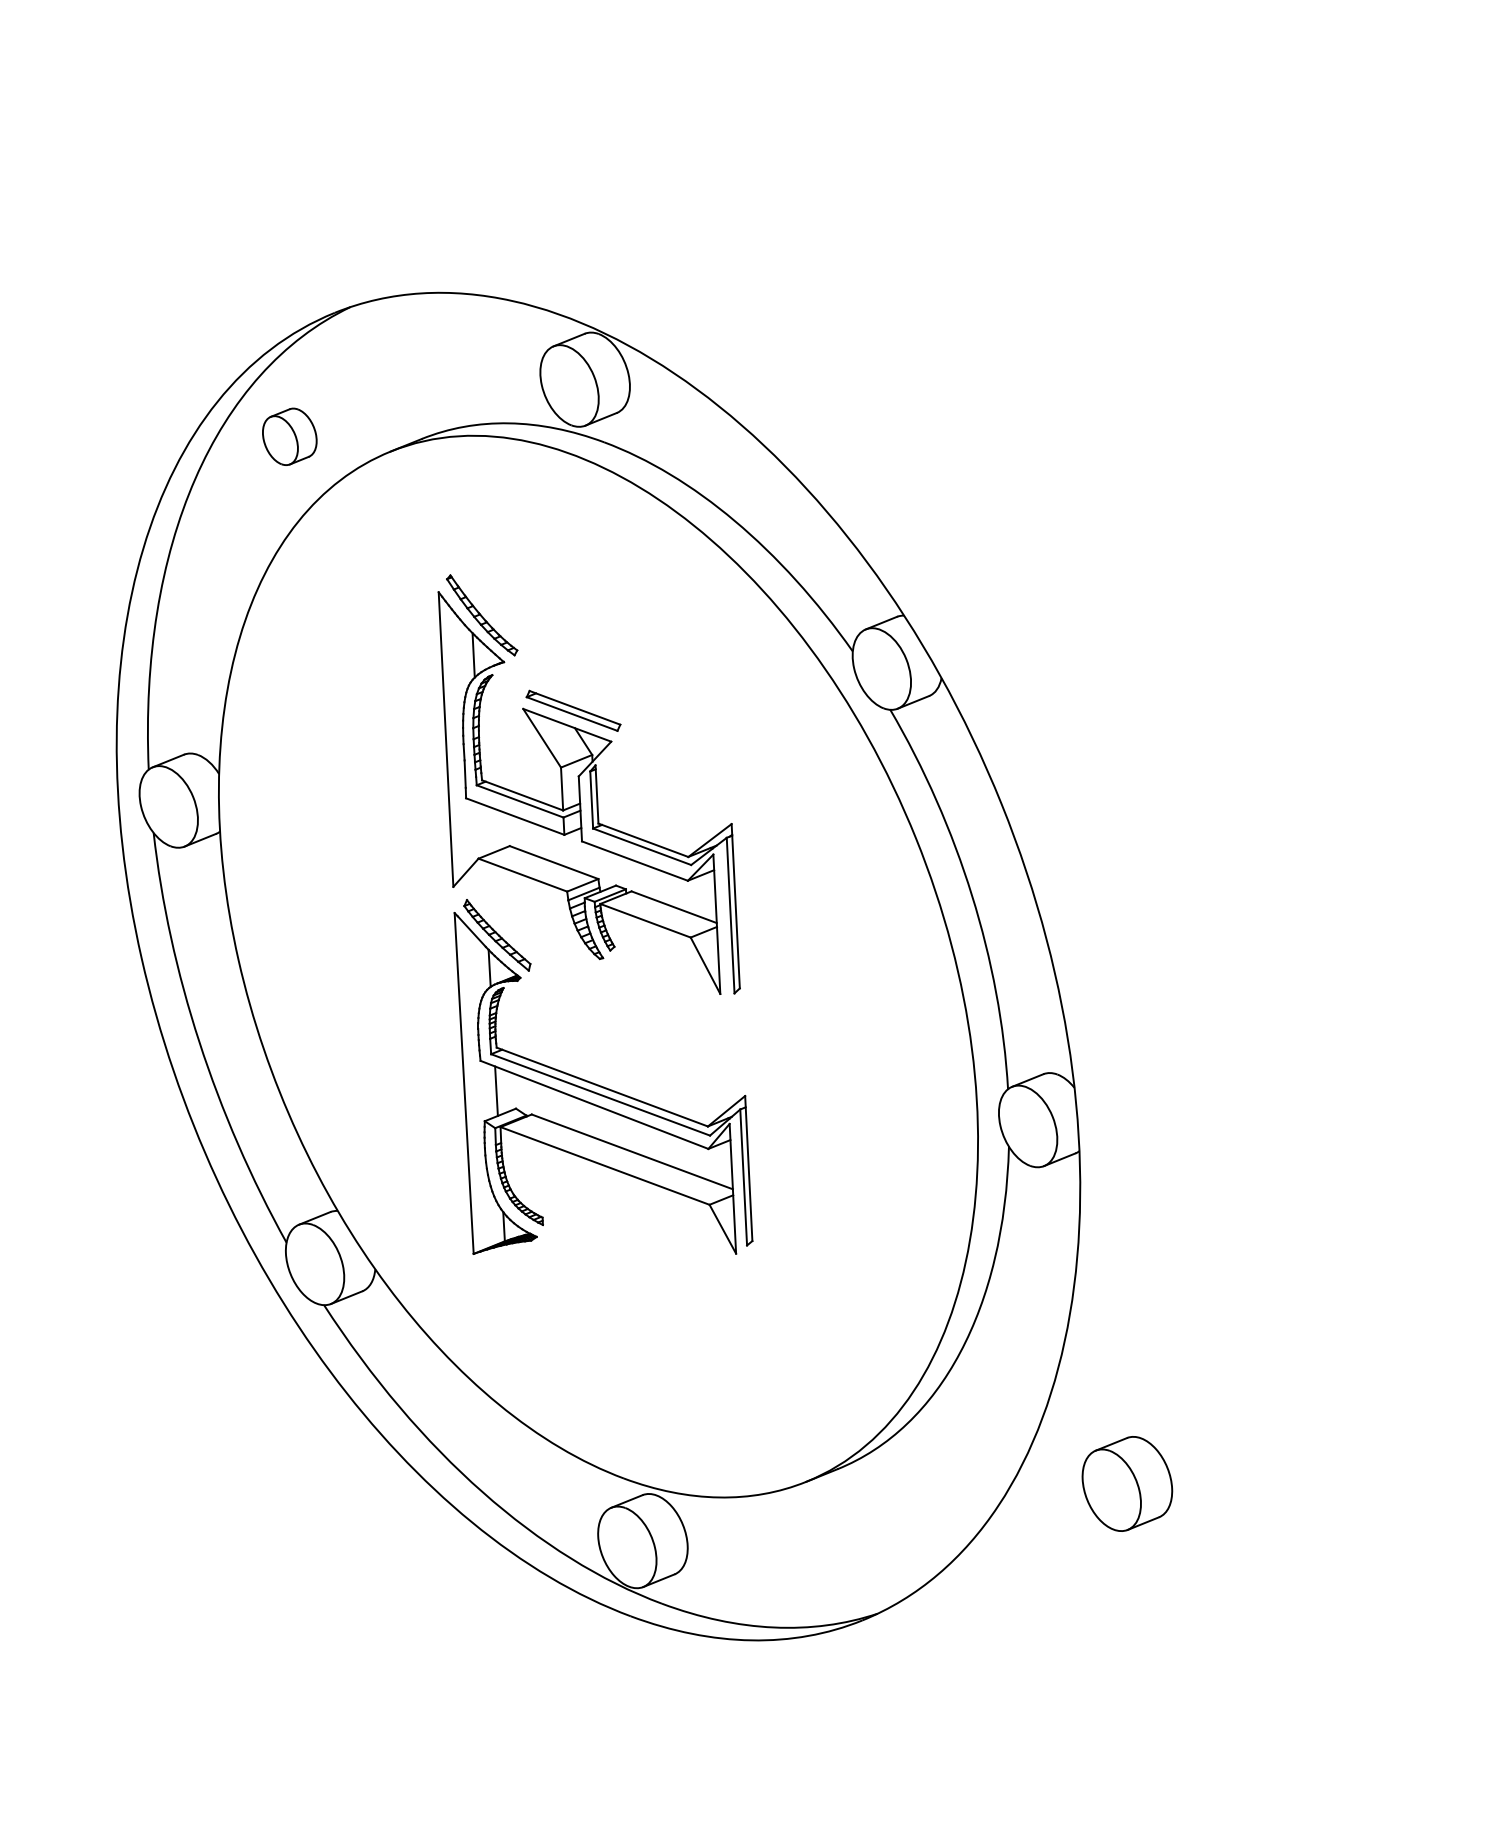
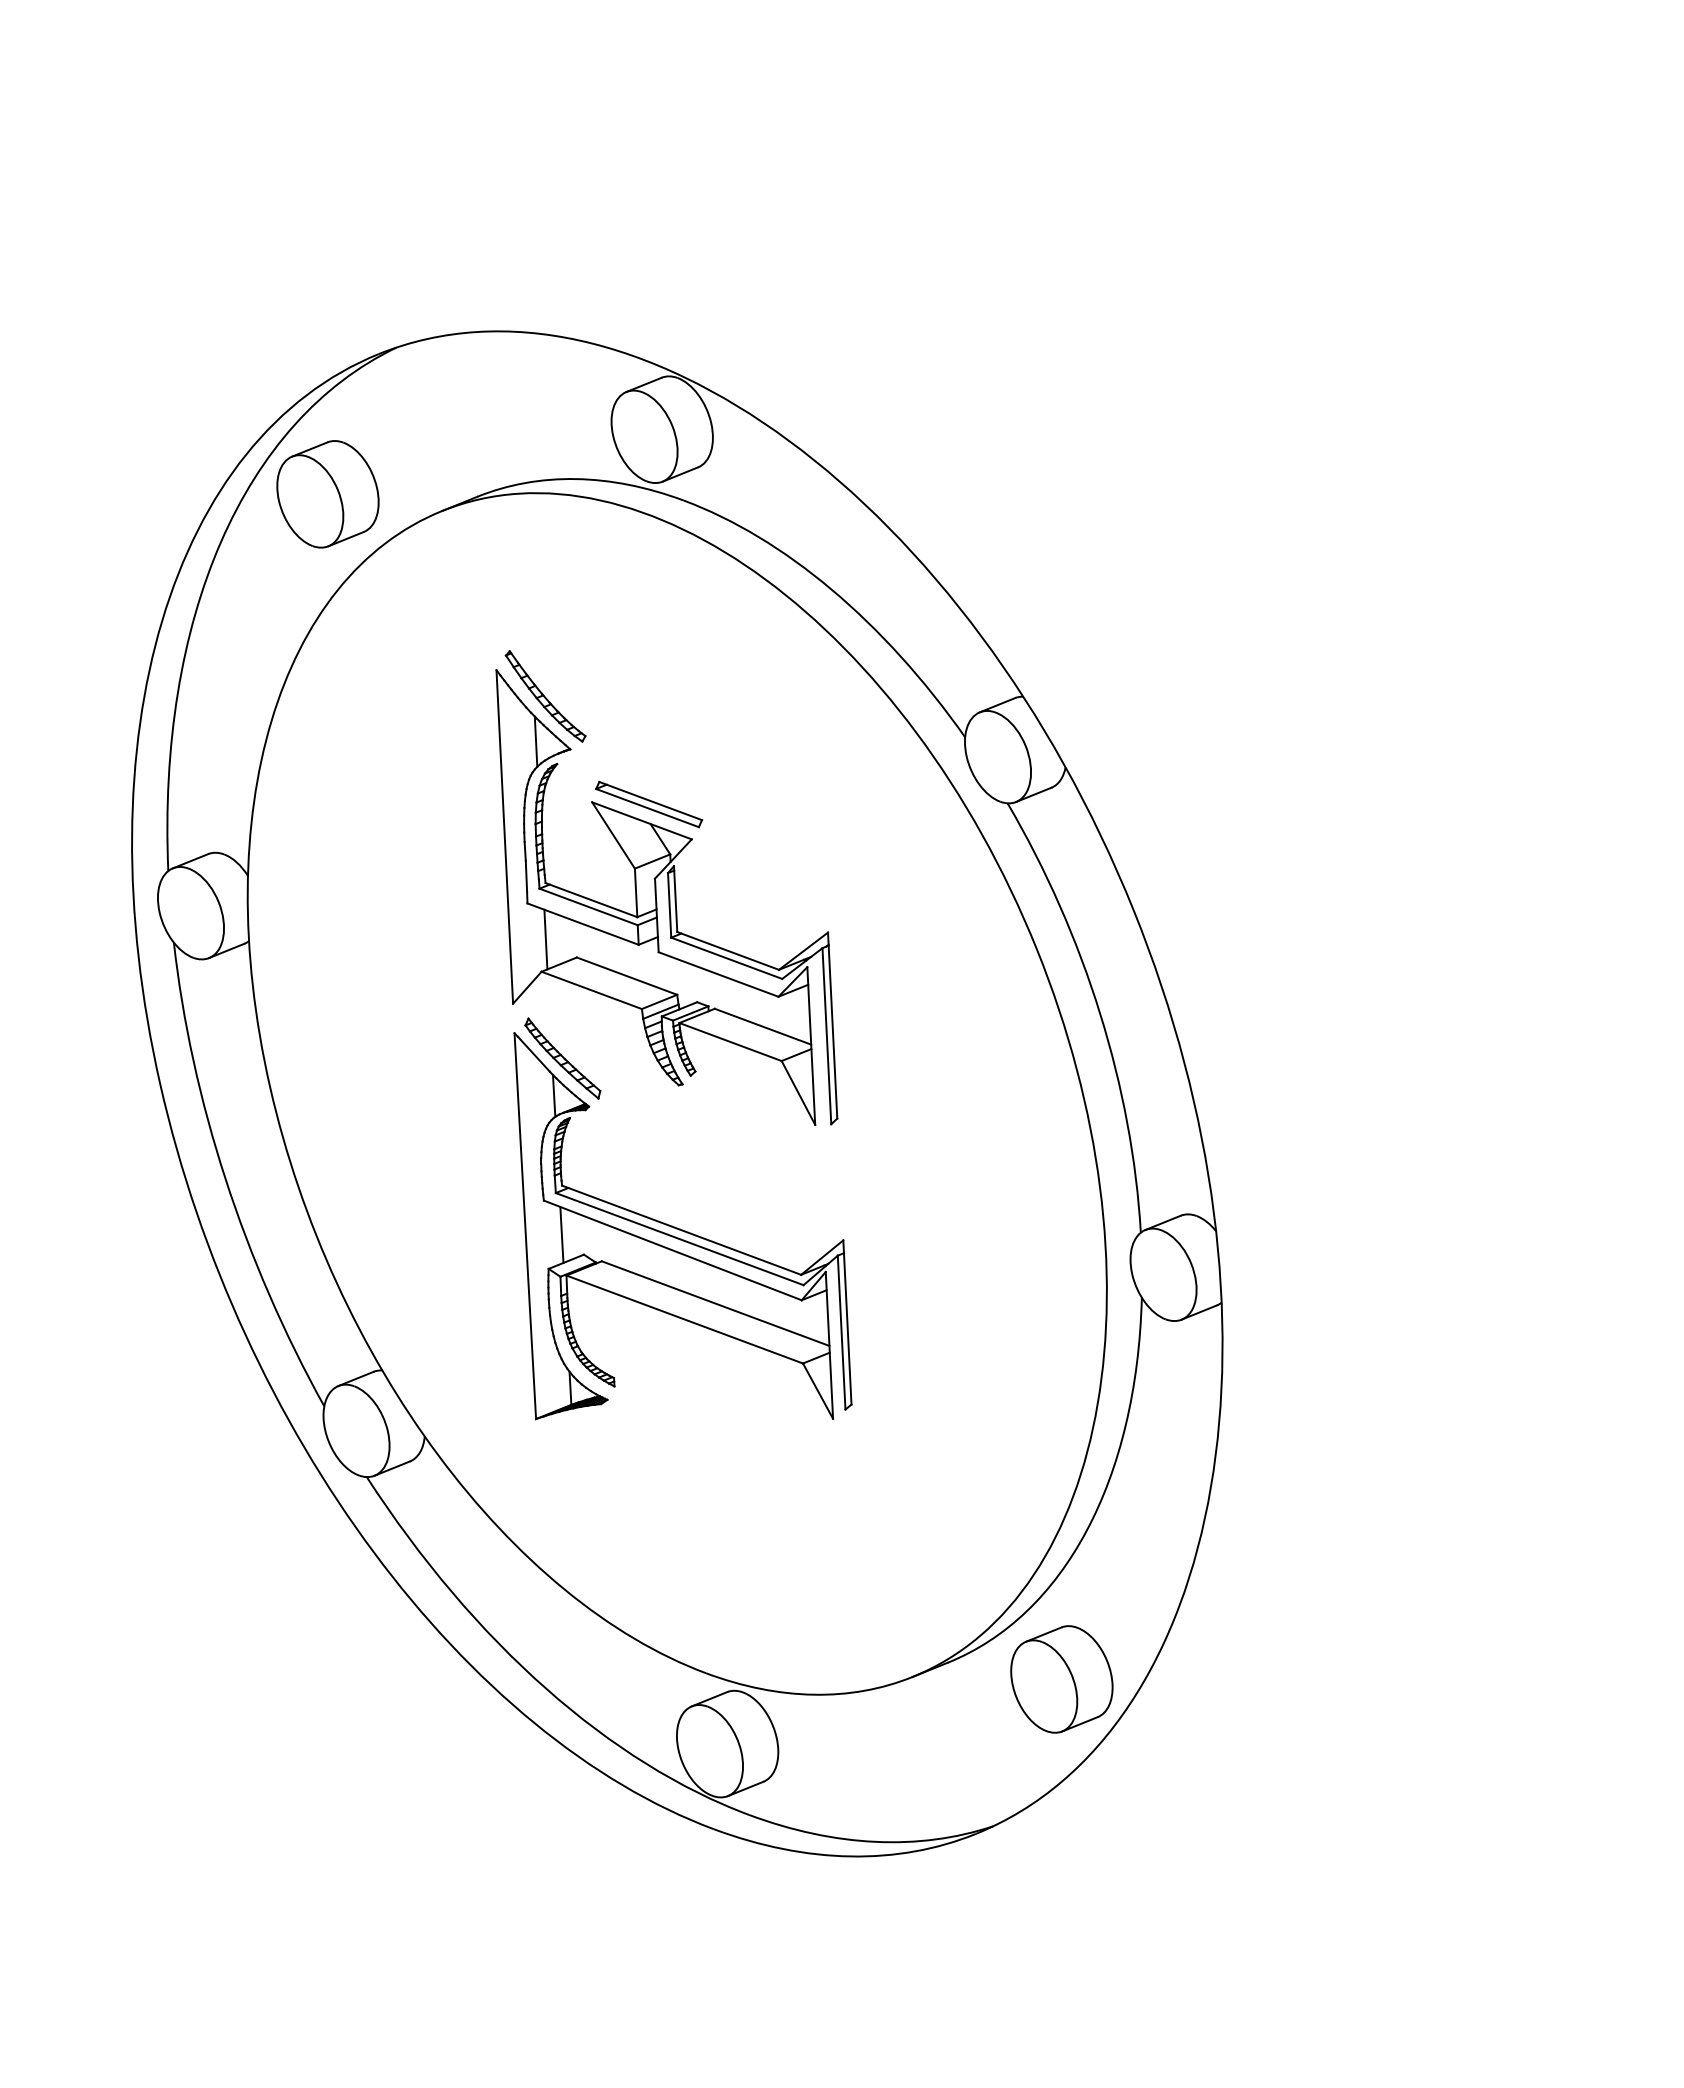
part: (289, 436) -> (327, 494), size x1.67
line: (482, 830) -> (545, 939), added
part: (1127, 1484) -> (1061, 1679), moved

